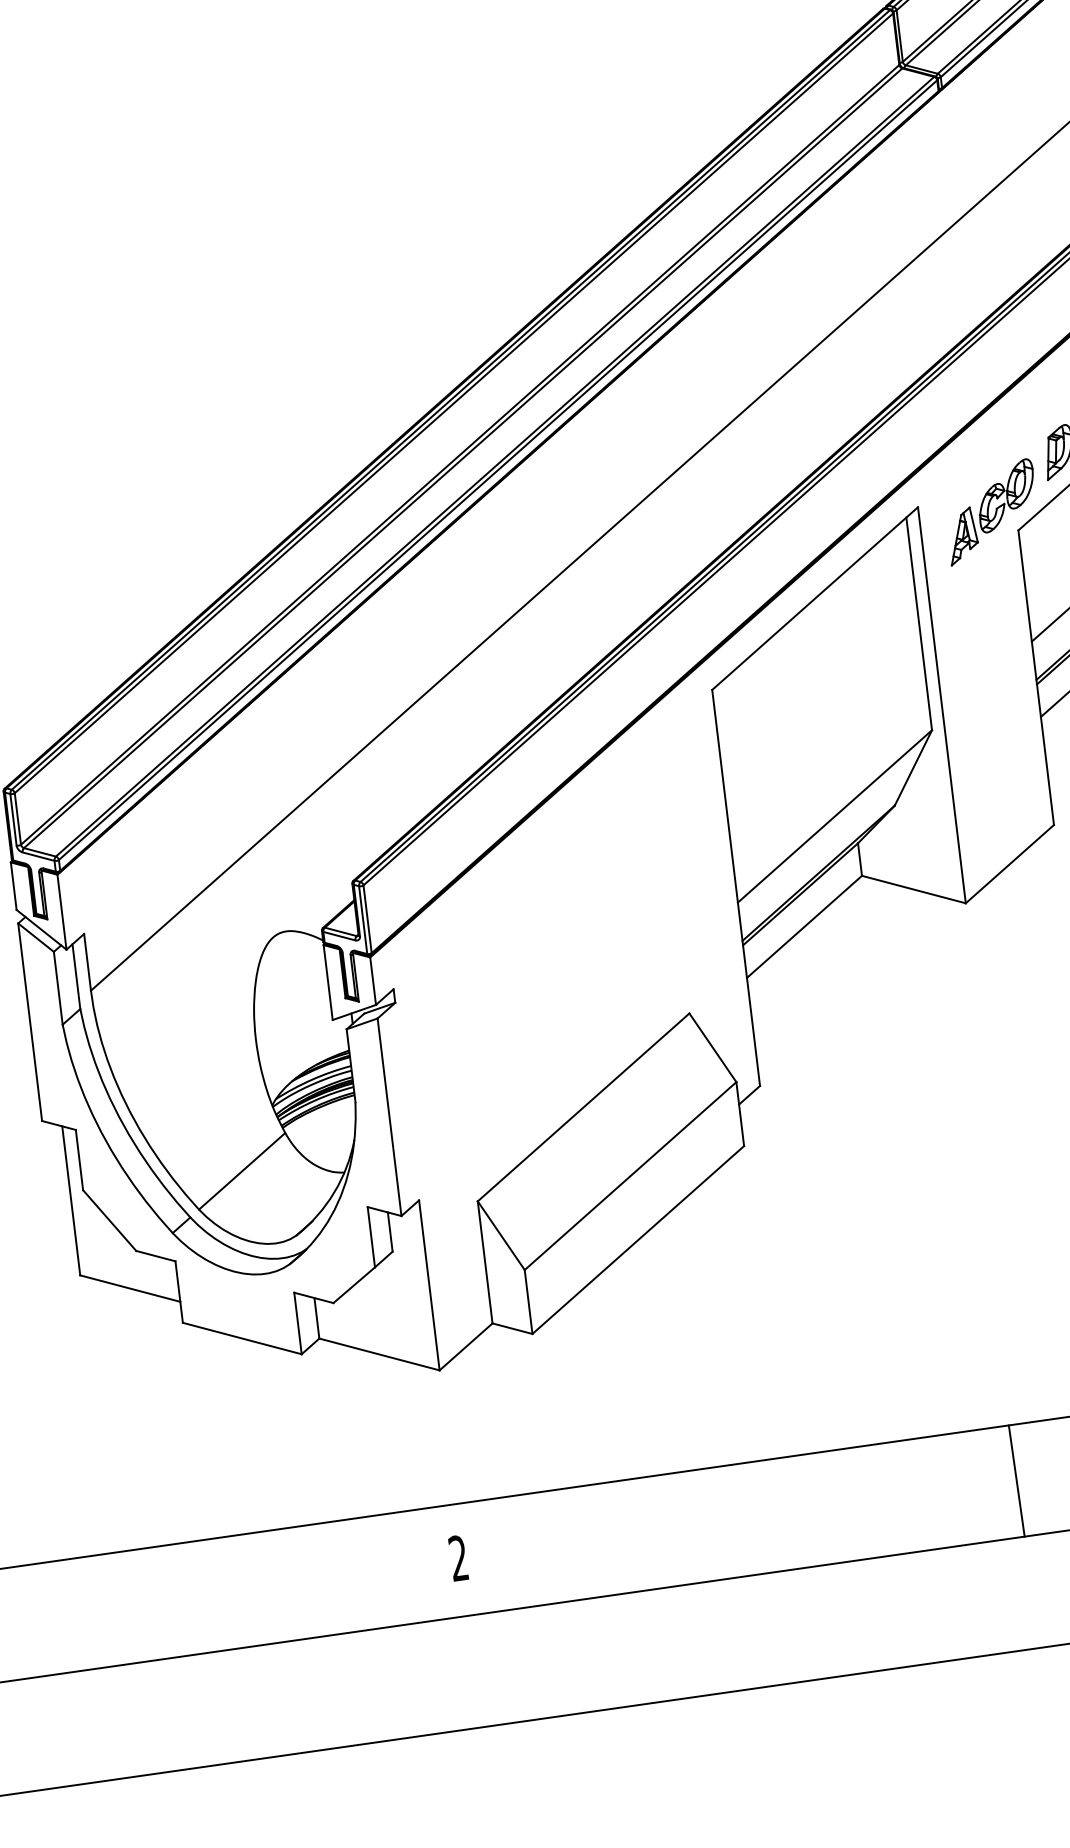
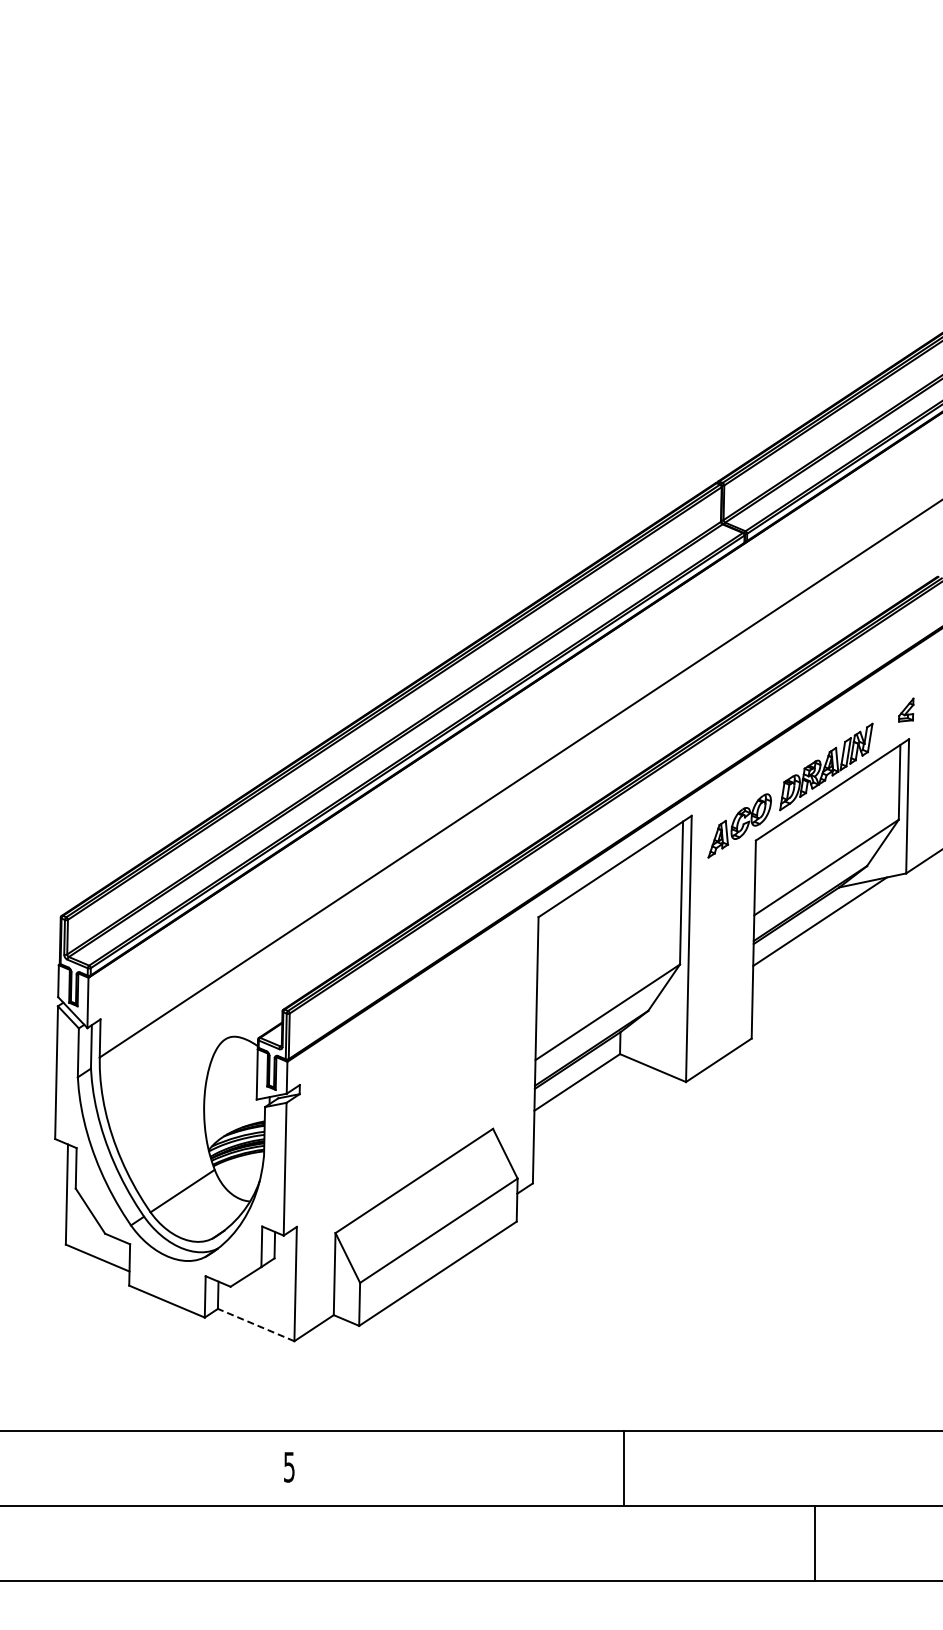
line: (380, 1355) -> (256, 1325), solid -> dashed
line: (1016, 1480) -> (624, 1468), moved
text: (458, 1557) -> (289, 1466), 2 -> 5

